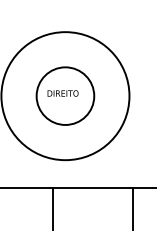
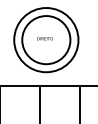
circle: (65, 96) -> (46, 40), size x1.67

